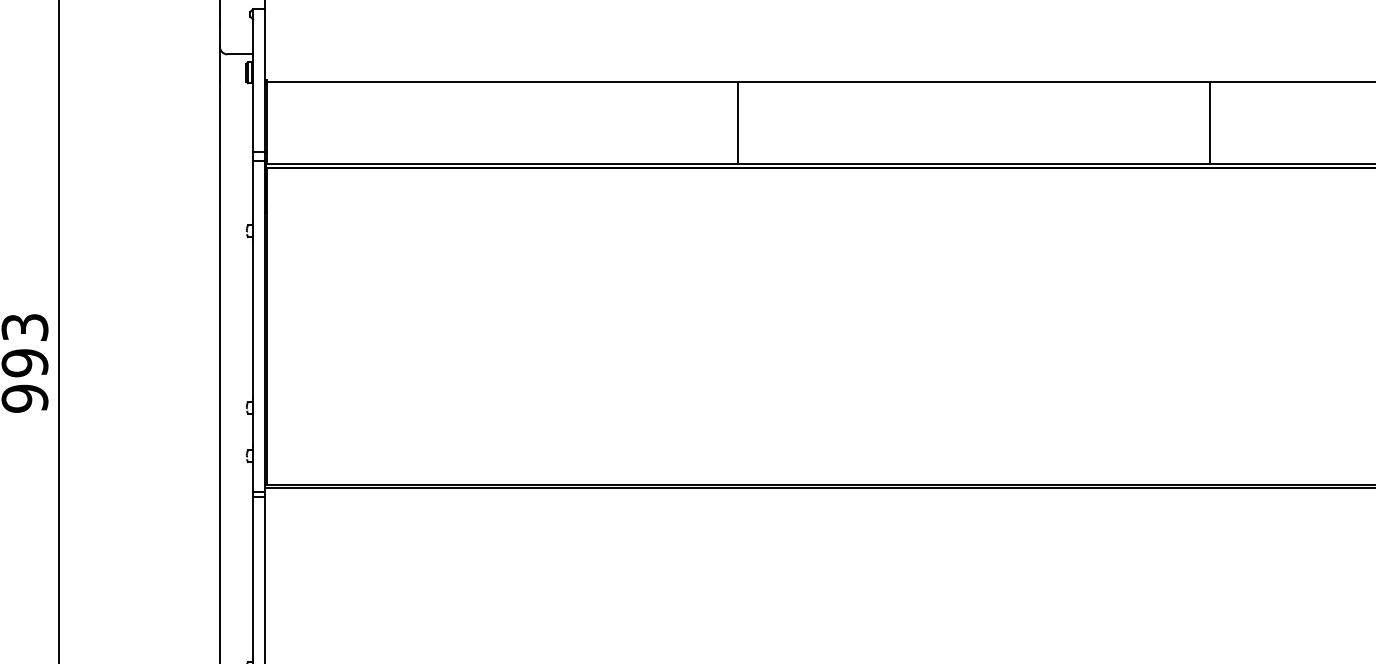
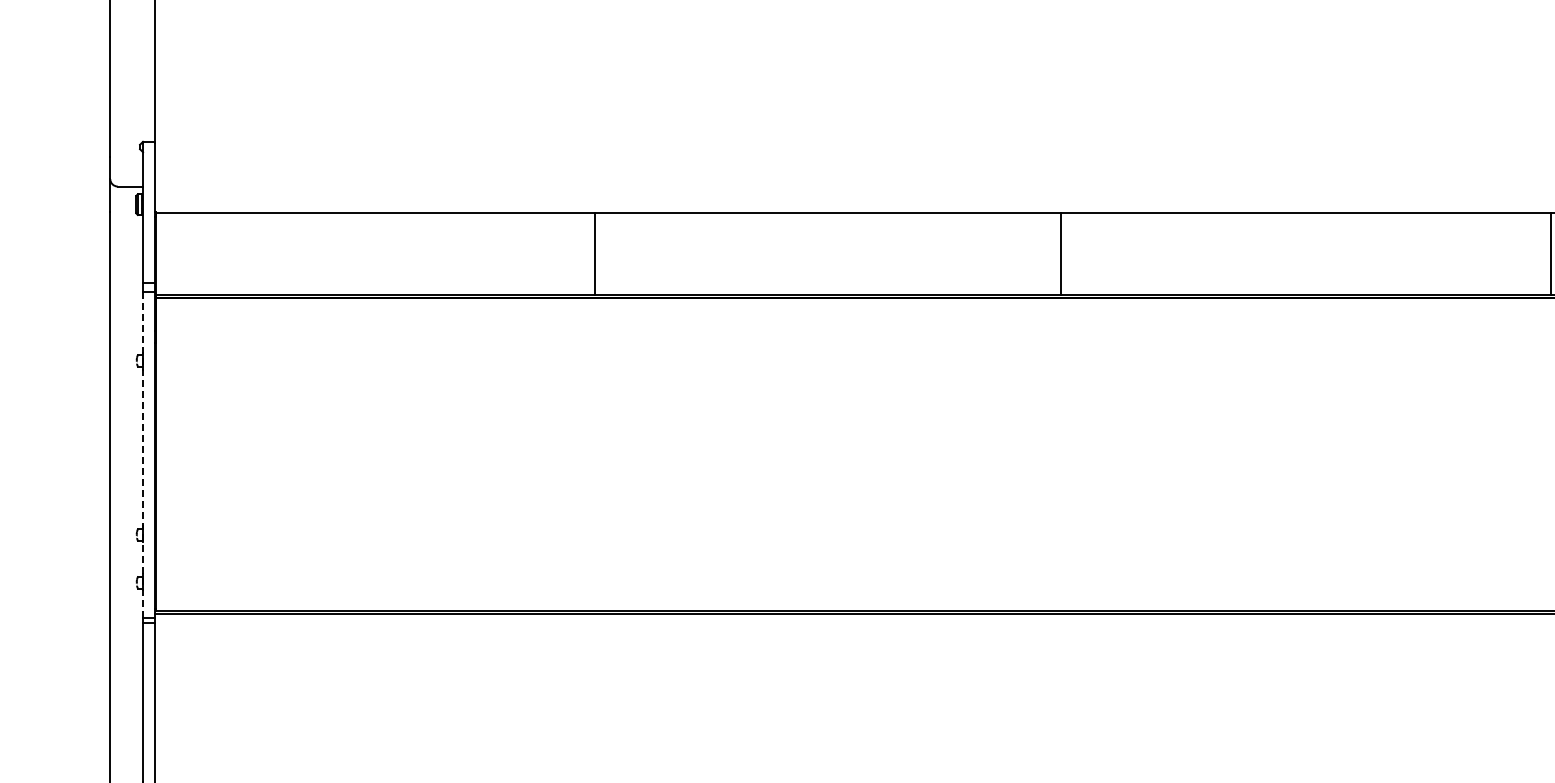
line: (738, 122) -> (595, 253), moved
line: (1209, 122) -> (1060, 253), moved
line: (253, 327) -> (143, 455), solid -> dashed

